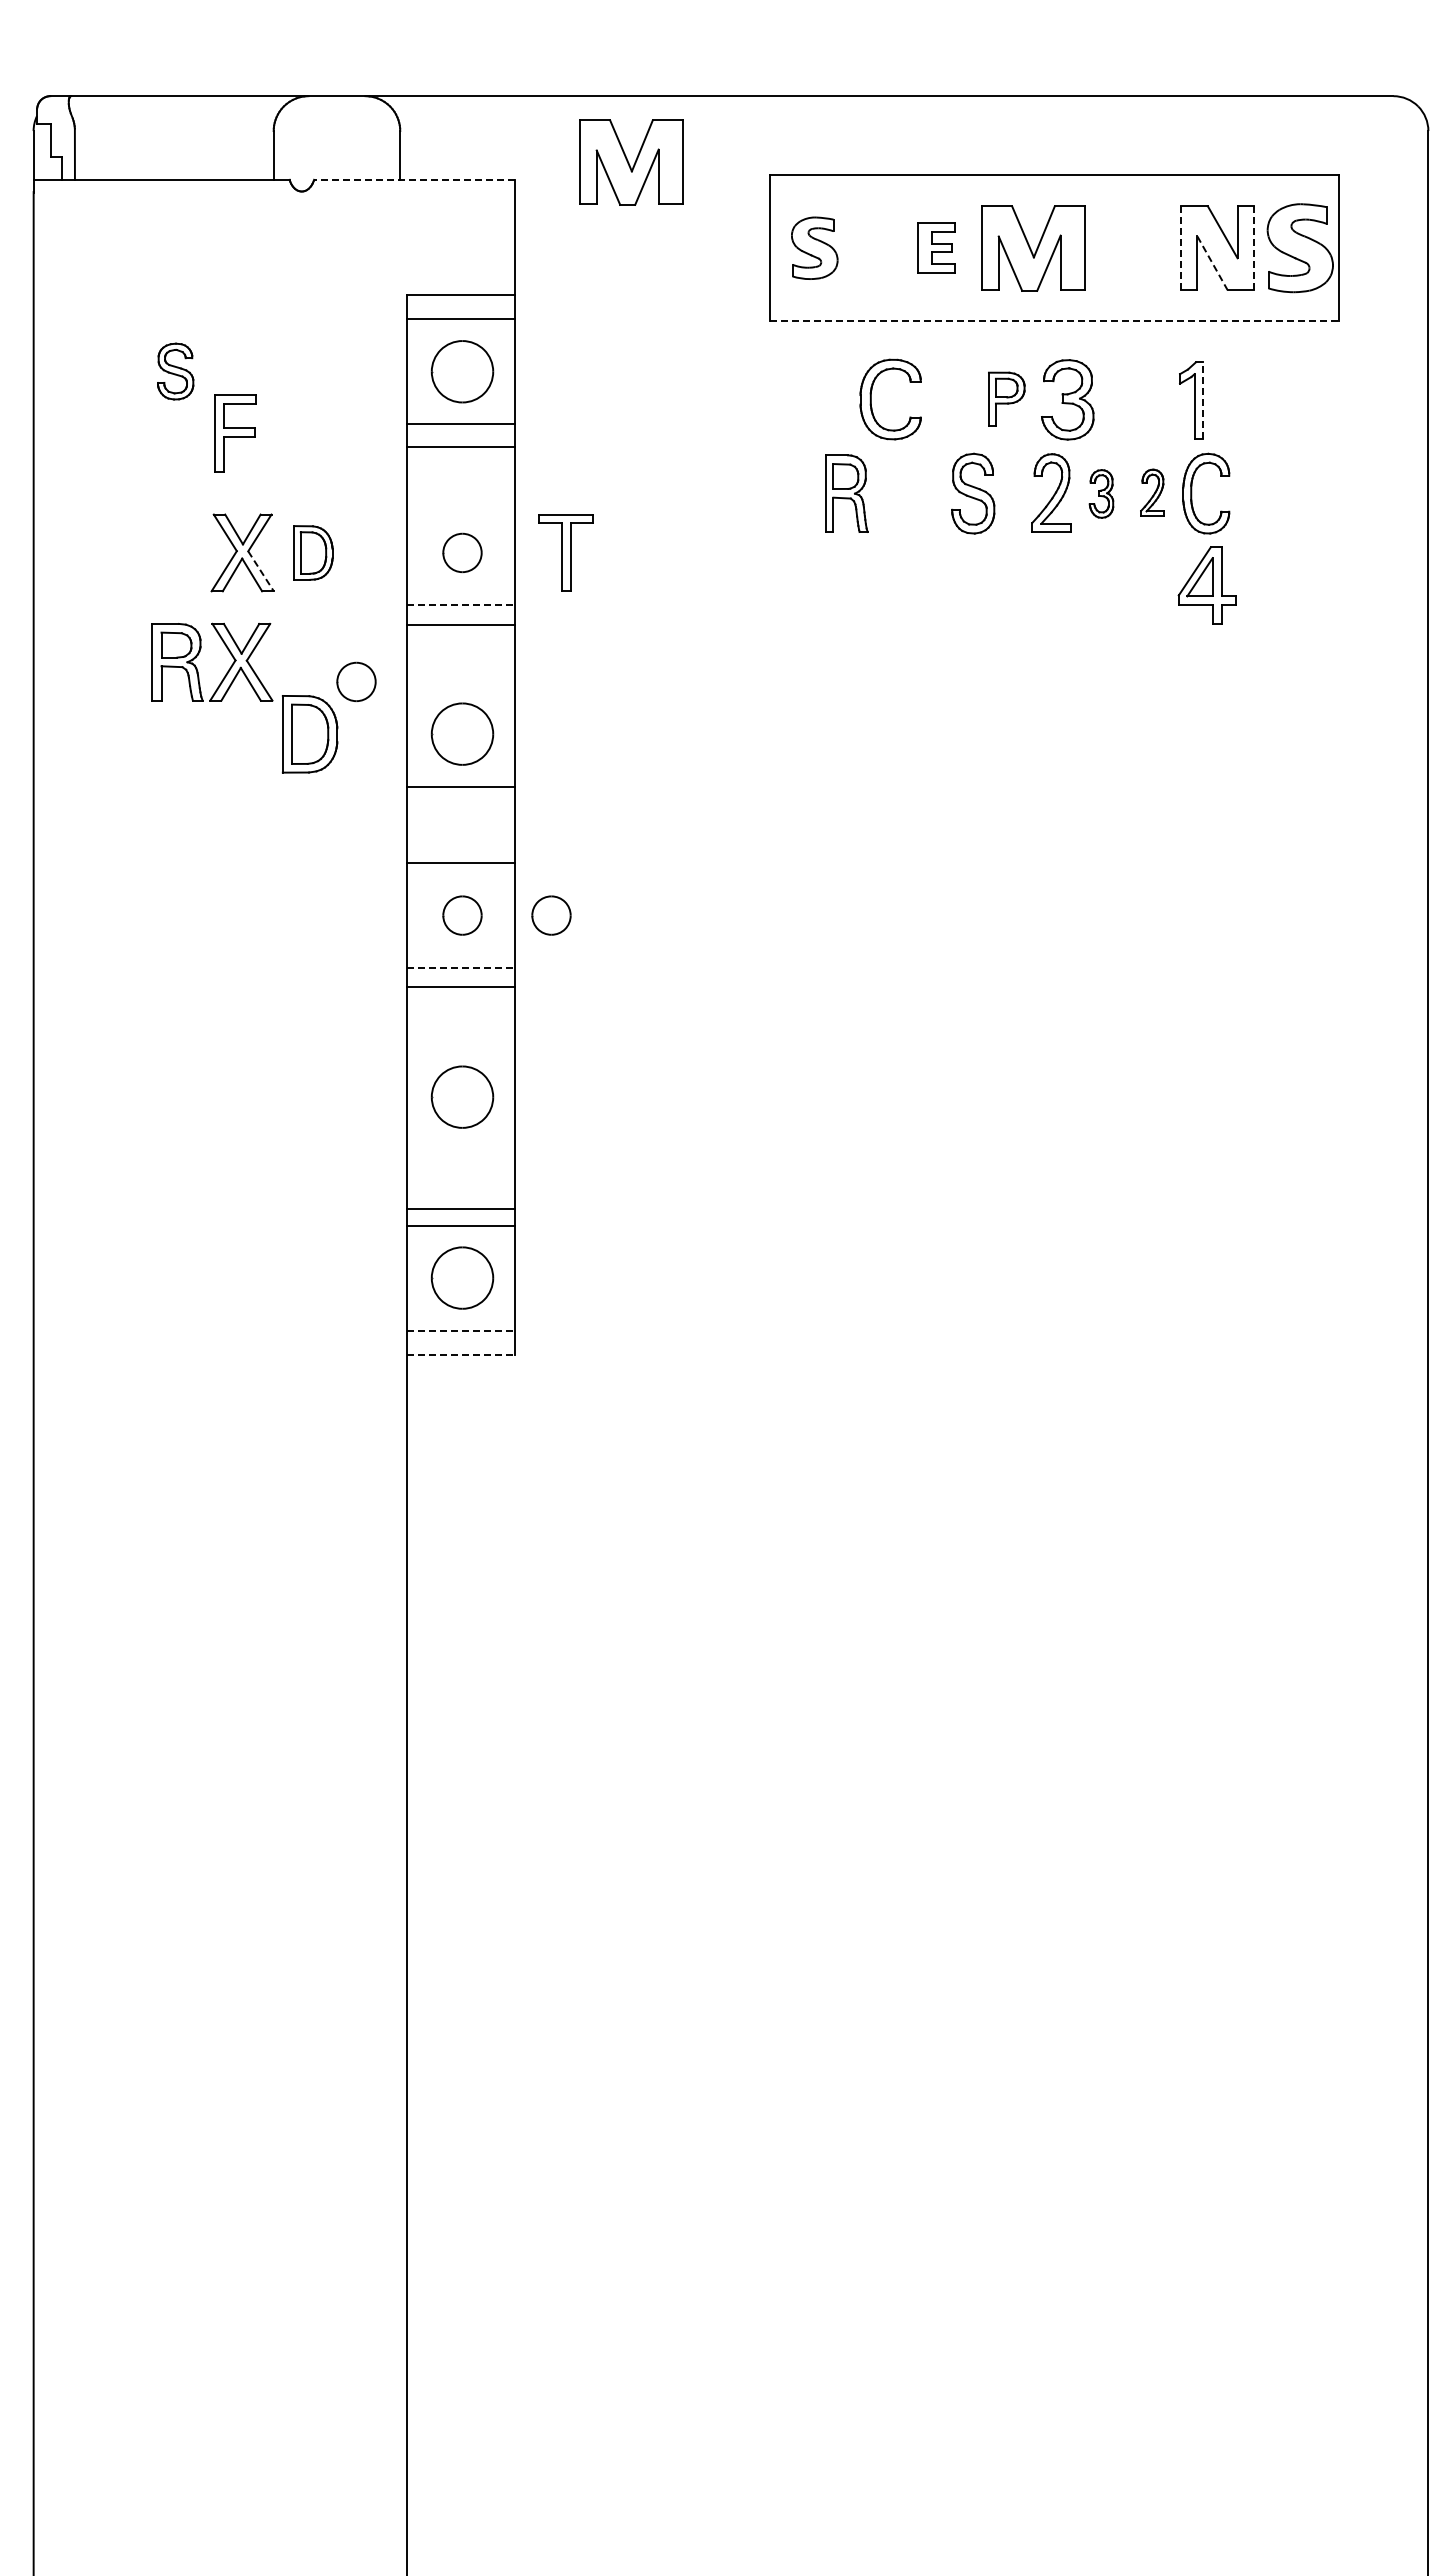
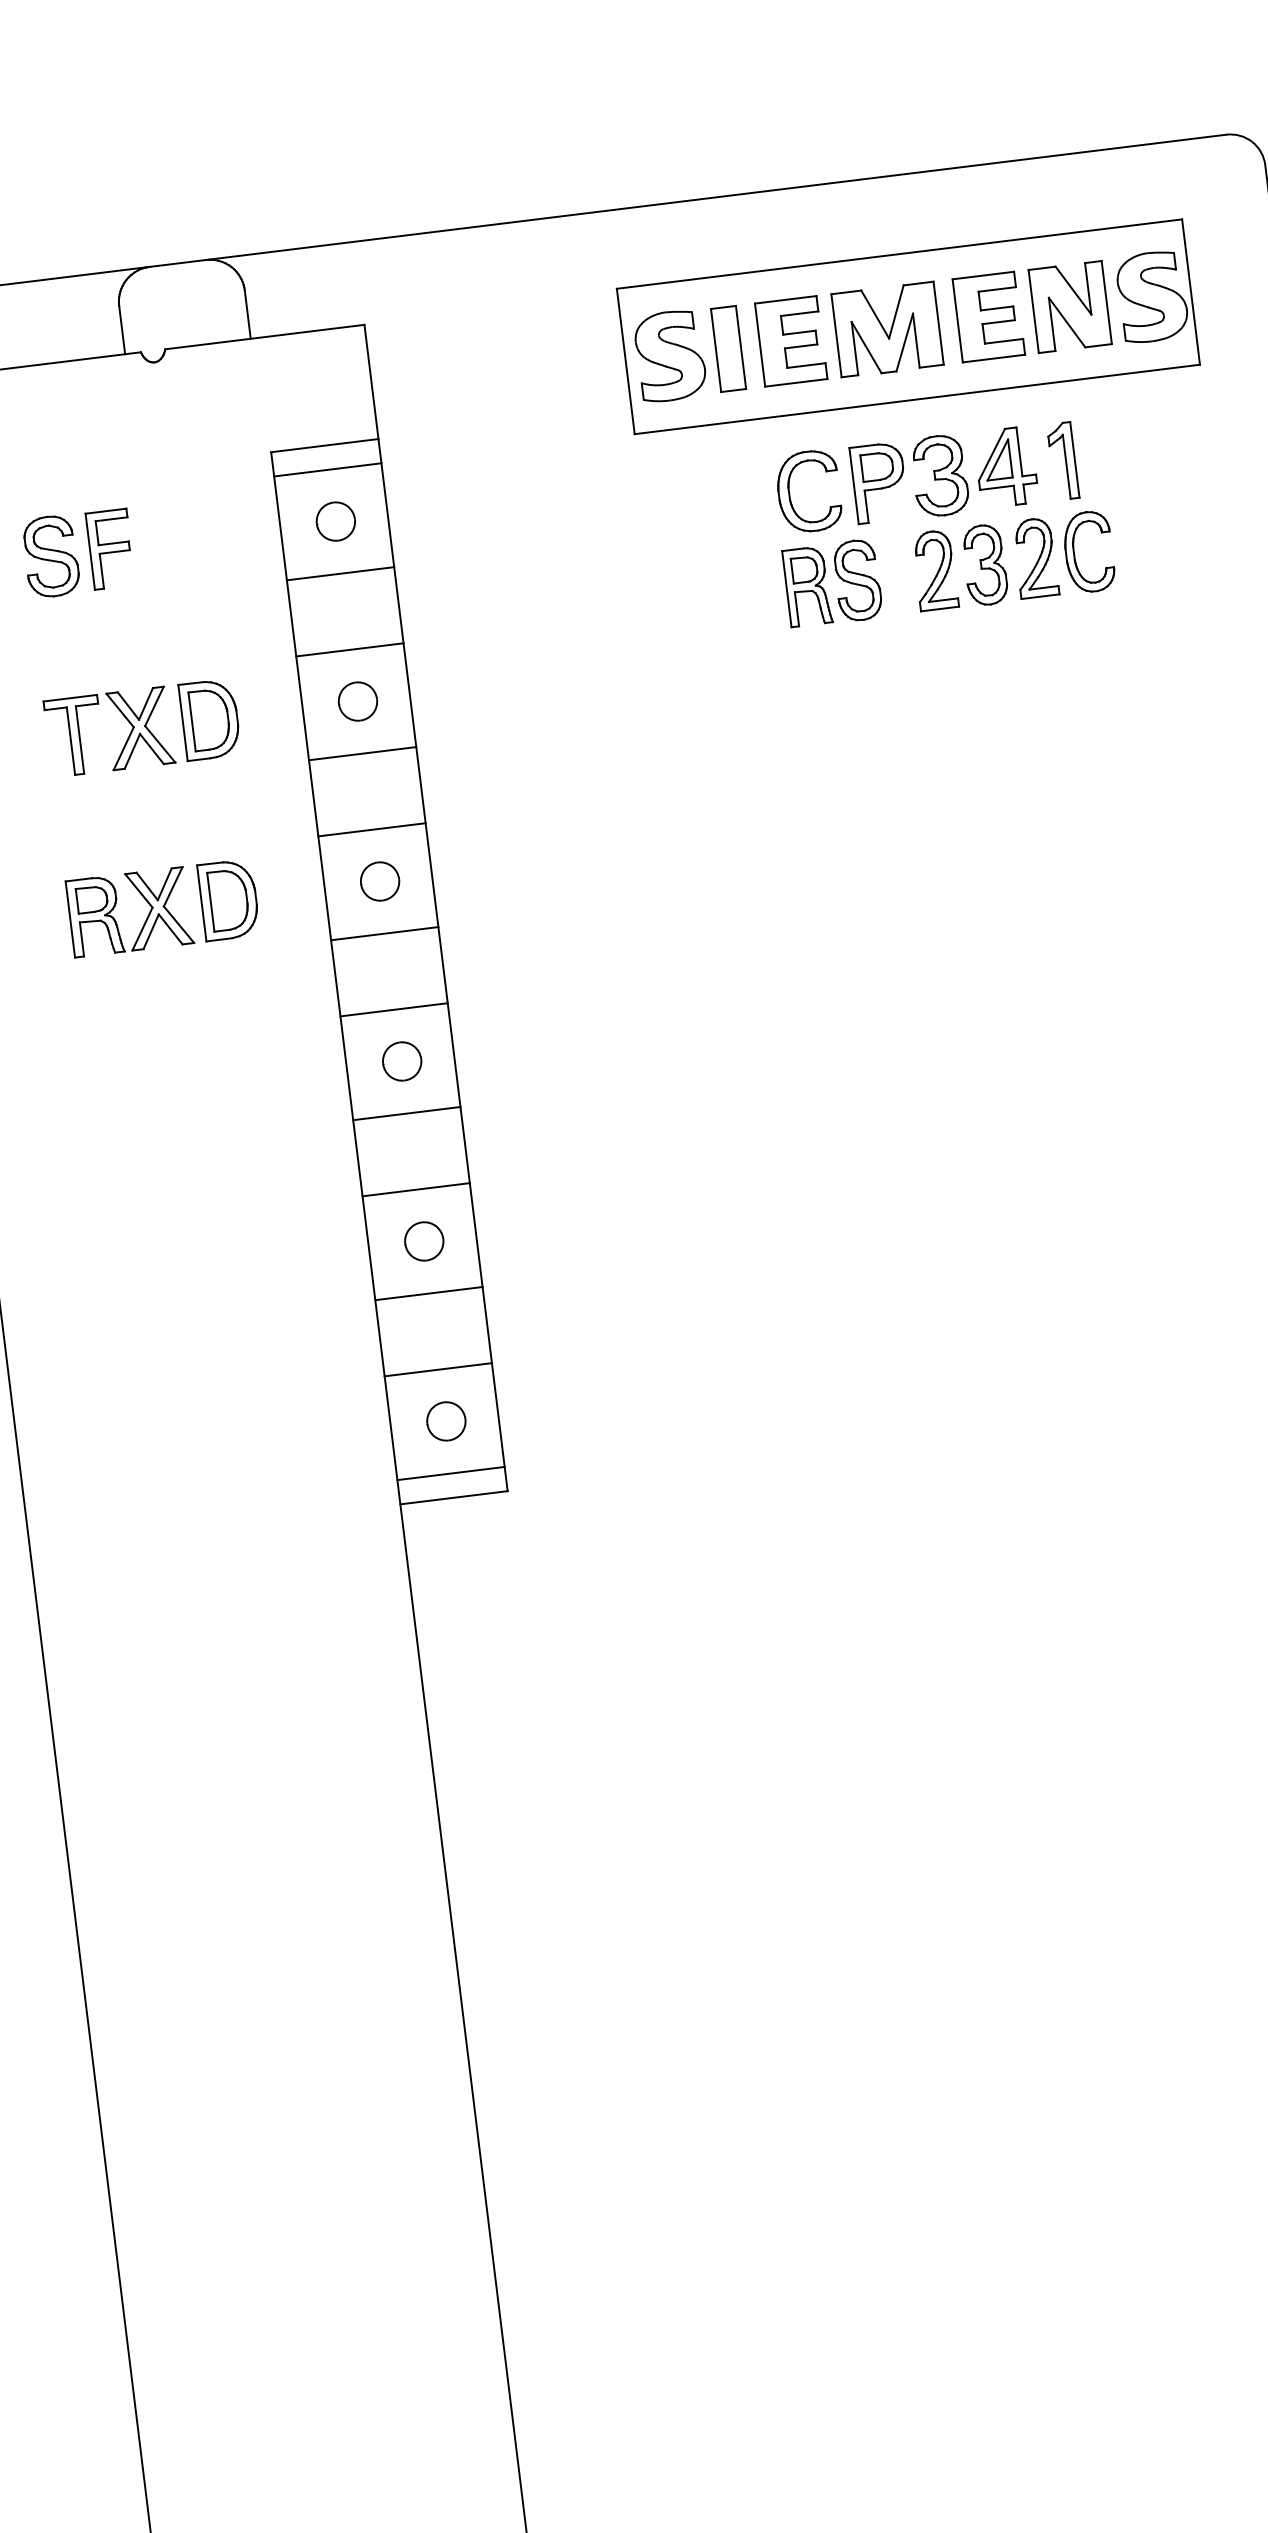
part: (631, 162) -> (478, 293), removed
line: (413, 179) -> (263, 336), dashed -> solid
part: (873, 247) -> (728, 348), added
part: (936, 247) -> (791, 340), size x1.67
part: (1135, 247) -> (988, 316), added
part: (814, 248) -> (670, 356), size x1.43
line: (1180, 248) -> (1033, 311), dashed -> solid
line: (1254, 248) -> (1106, 302), dashed -> solid
line: (1212, 263) -> (1067, 322), dashed -> solid
line: (1054, 321) -> (917, 399), dashed -> solid
part: (175, 371) -> (51, 556), size x1.43
part: (462, 371) -> (335, 521), size x0.62
part: (871, 399) -> (789, 493), moved
part: (1006, 399) -> (879, 482), size x1.43
line: (1203, 399) -> (1074, 458), dashed -> solid
part: (235, 433) -> (110, 549), moved
line: (460, 446) -> (349, 649), moved
part: (1152, 492) -> (1035, 557), size x1.67
part: (846, 493) -> (807, 586), moved
part: (1101, 493) -> (984, 564), size x1.67
part: (313, 552) -> (210, 719), size x1.43
part: (565, 552) -> (74, 735), moved
line: (261, 571) -> (160, 744), dashed -> solid
part: (1206, 585) -> (1005, 467), moved
line: (461, 605) -> (363, 753), dashed -> solid
line: (460, 624) -> (371, 829), moved
part: (198, 655) -> (115, 907), moved
part: (356, 681) -> (268, 842), removed
part: (462, 734) -> (380, 881), size x0.62
part: (551, 915) -> (490, 1050), removed
line: (461, 967) -> (407, 1113), dashed -> solid
line: (460, 986) -> (415, 1189), moved
part: (462, 1096) -> (424, 1241), size x0.62
line: (460, 1209) -> (428, 1293), moved
part: (462, 1278) -> (446, 1421), size x0.62
line: (461, 1330) -> (451, 1473), dashed -> solid
line: (461, 1354) -> (454, 1497), dashed -> solid

